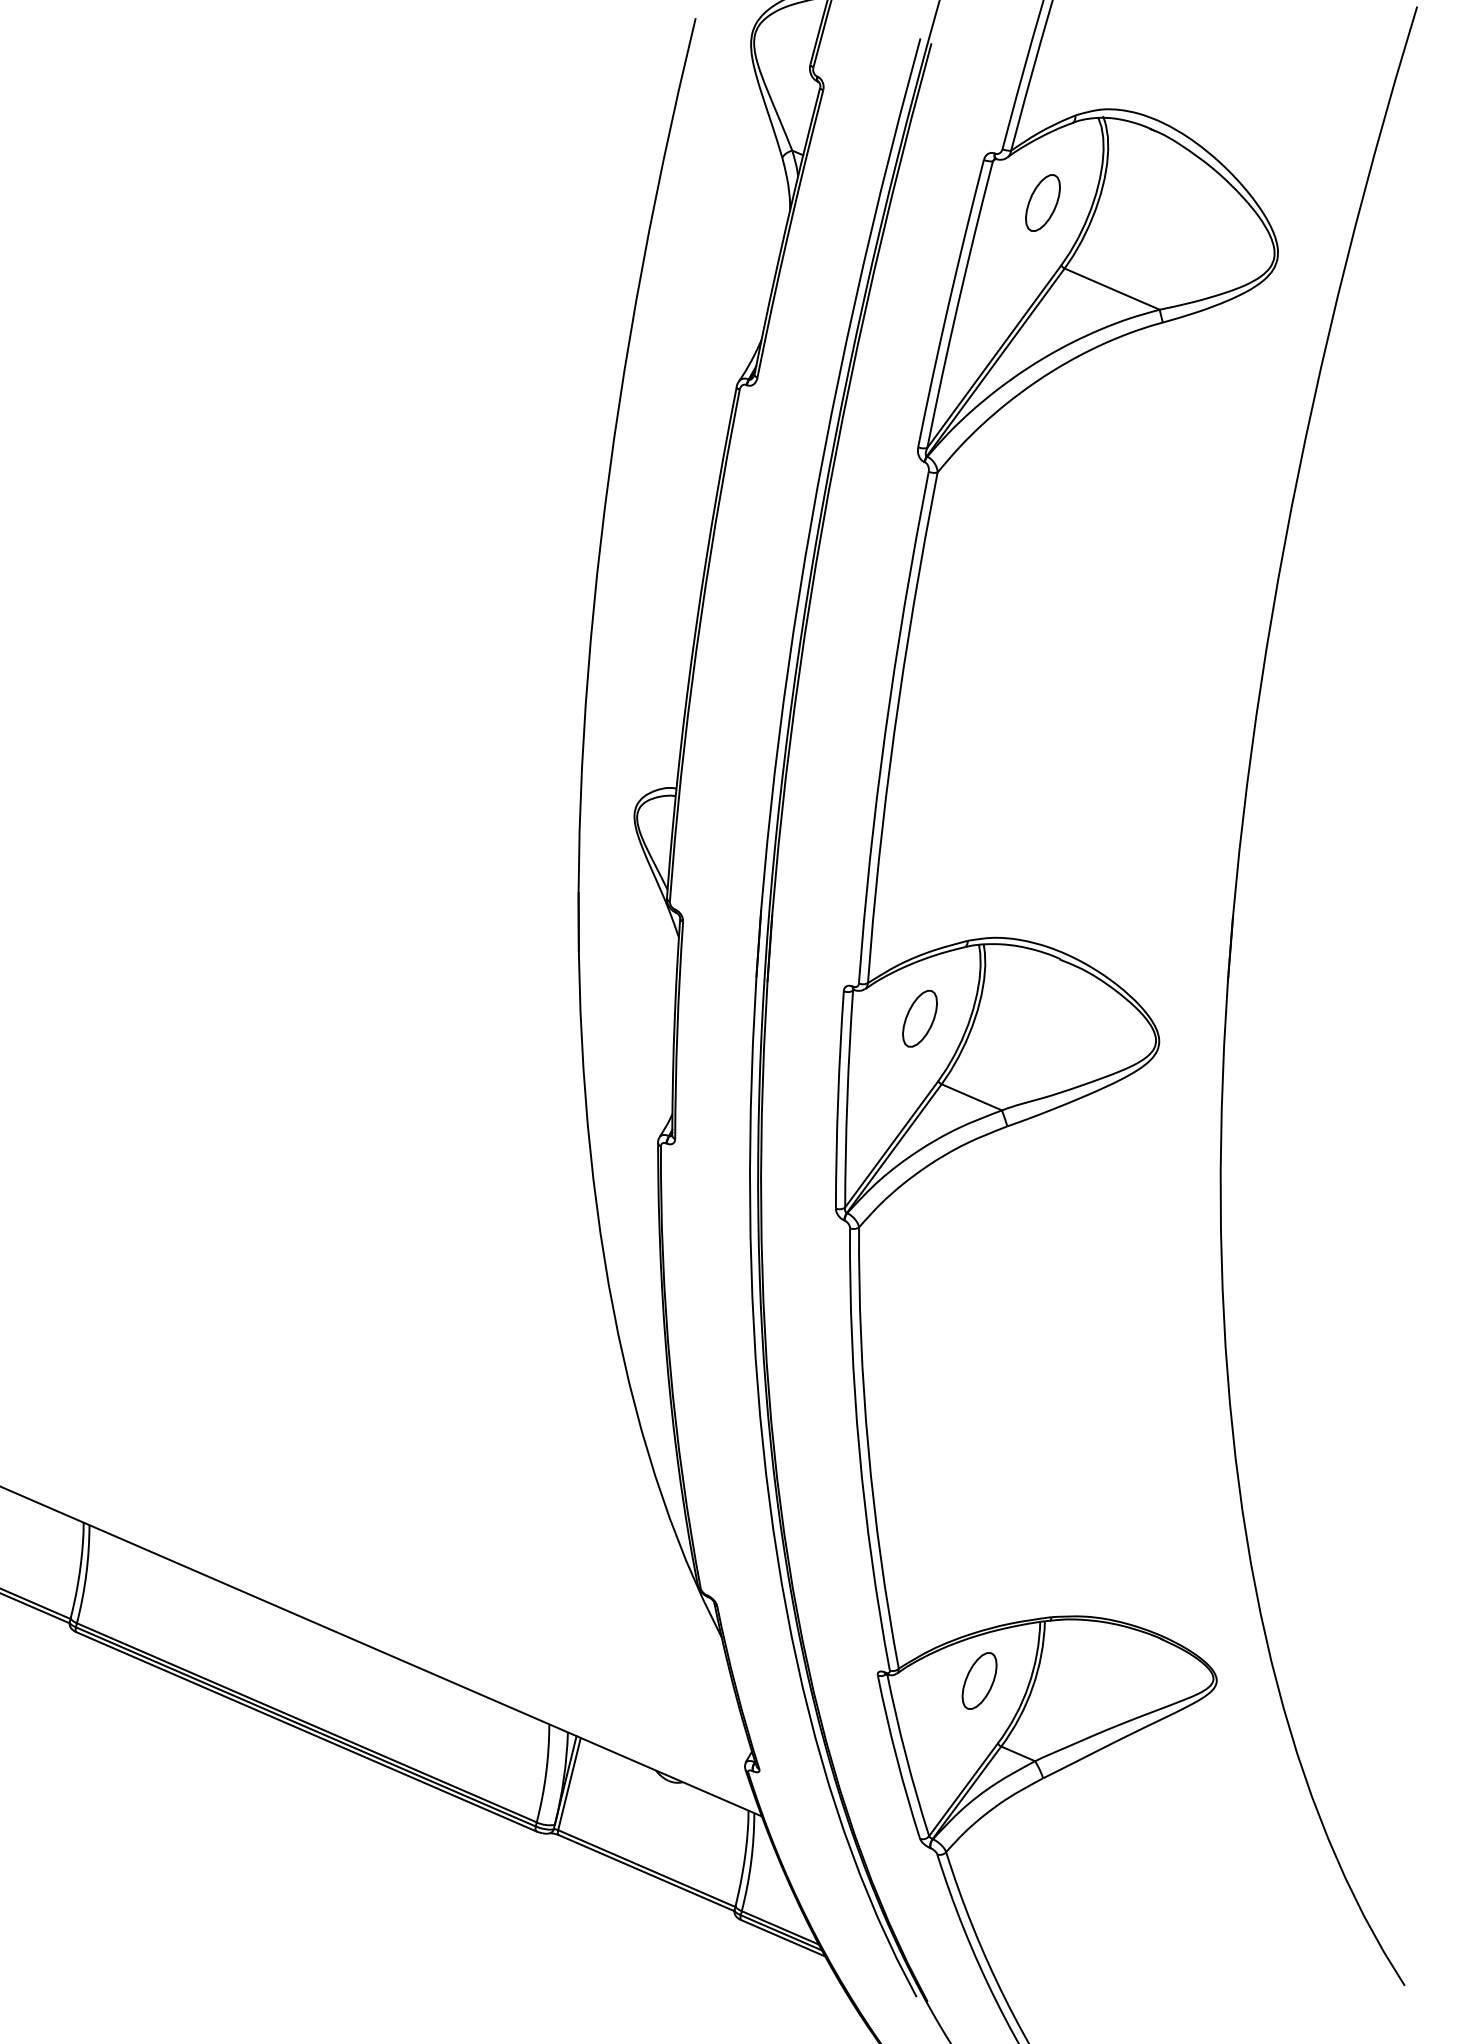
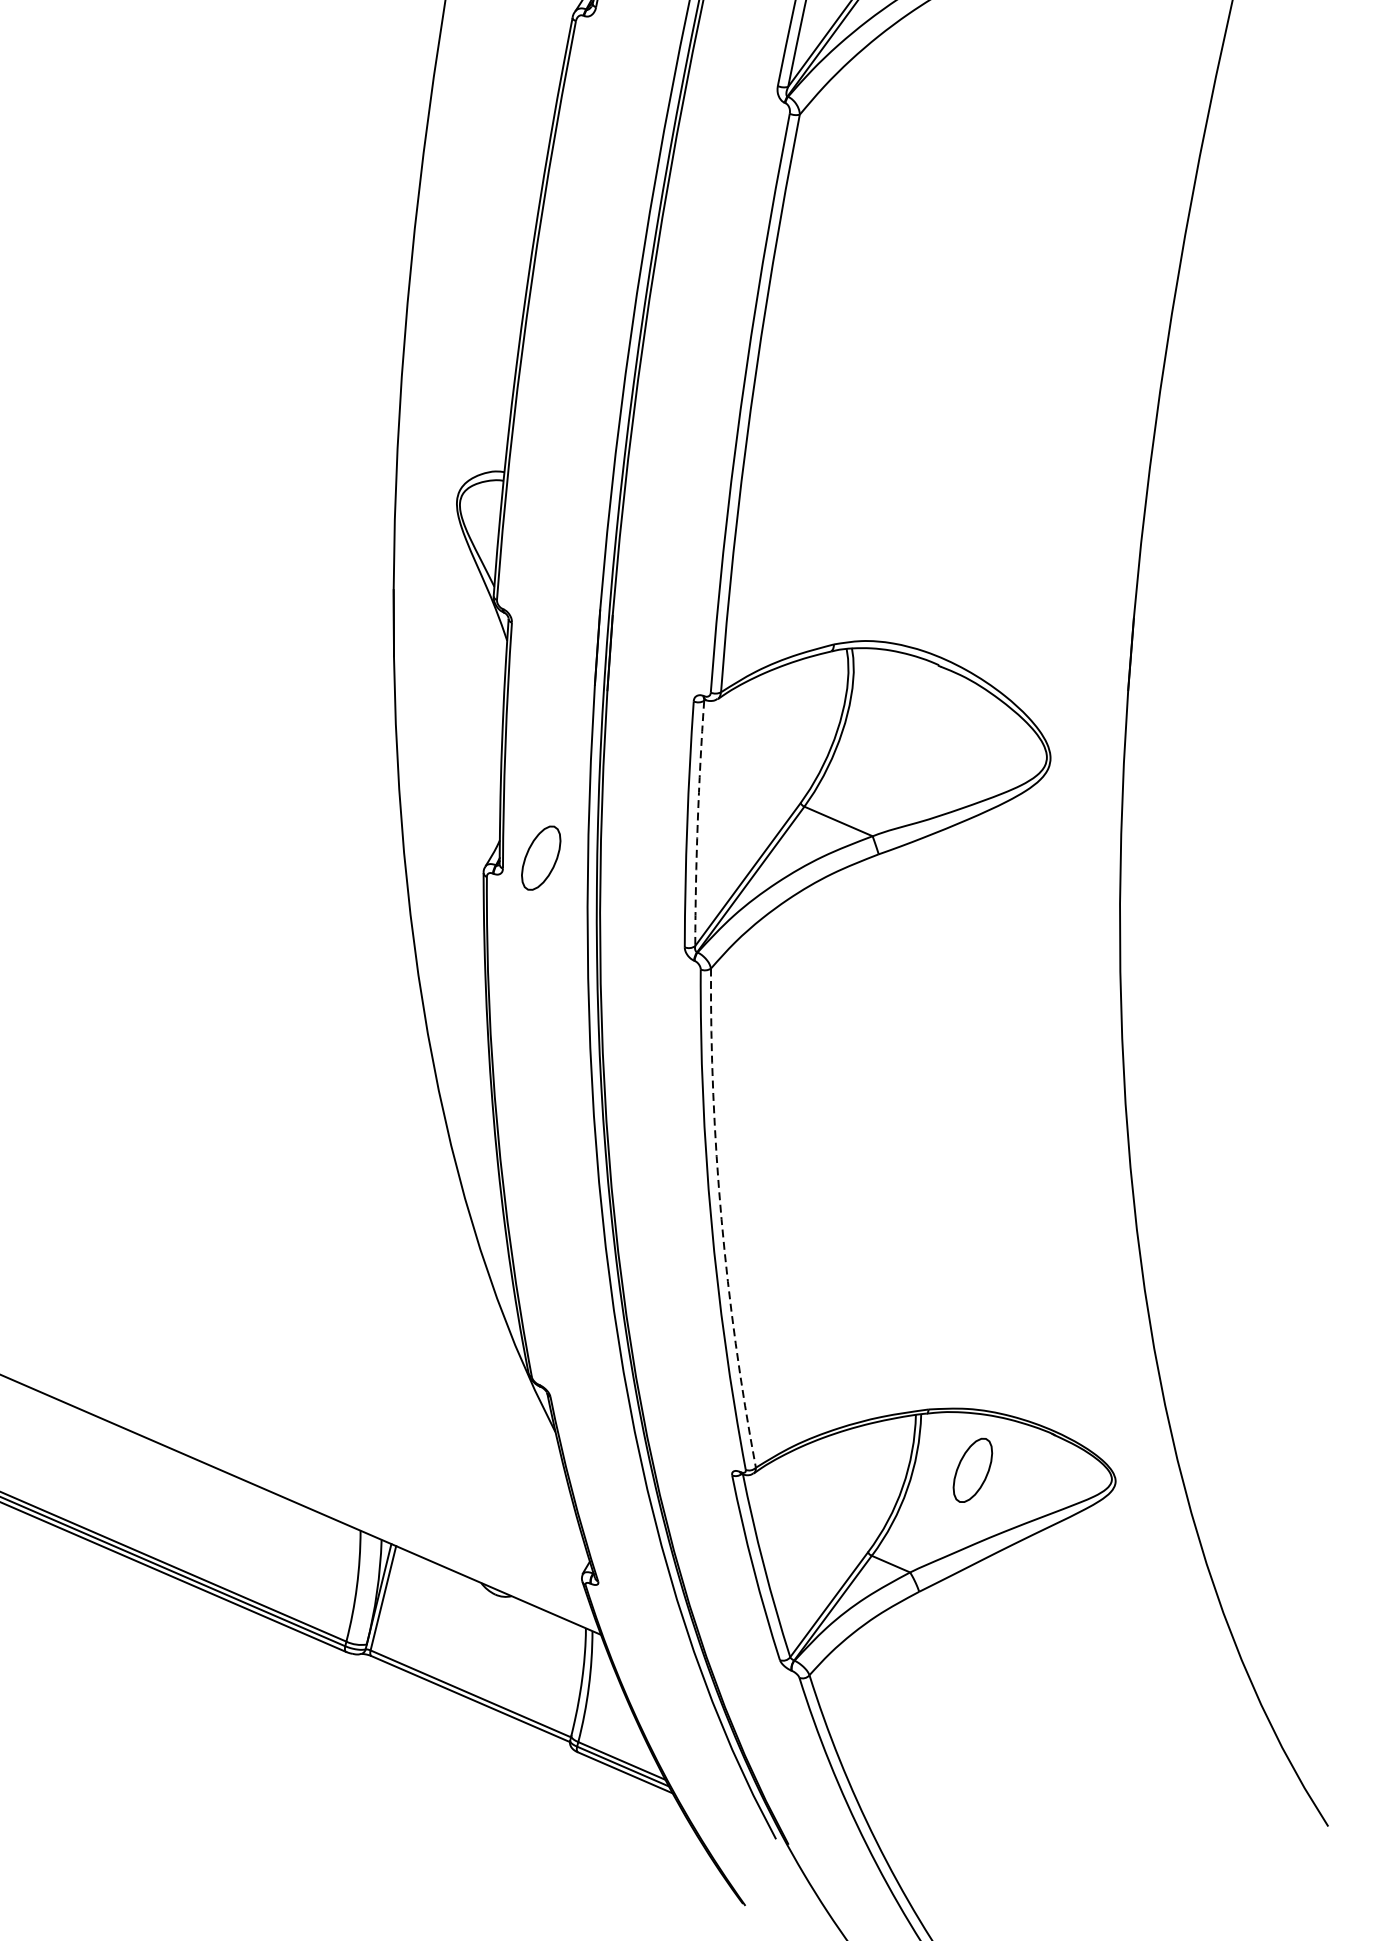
part: (919, 1018) -> (540, 857), moved
arc: (847, 1098) -> (697, 822), solid -> dashed
arc: (868, 1448) -> (721, 1218), solid -> dashed
part: (979, 1680) -> (972, 1469), moved

